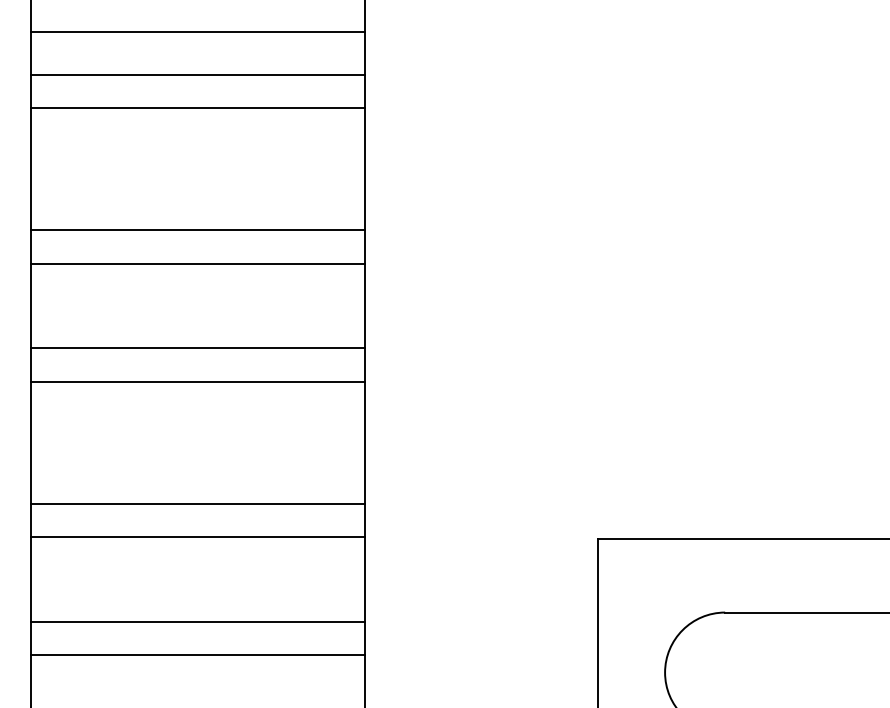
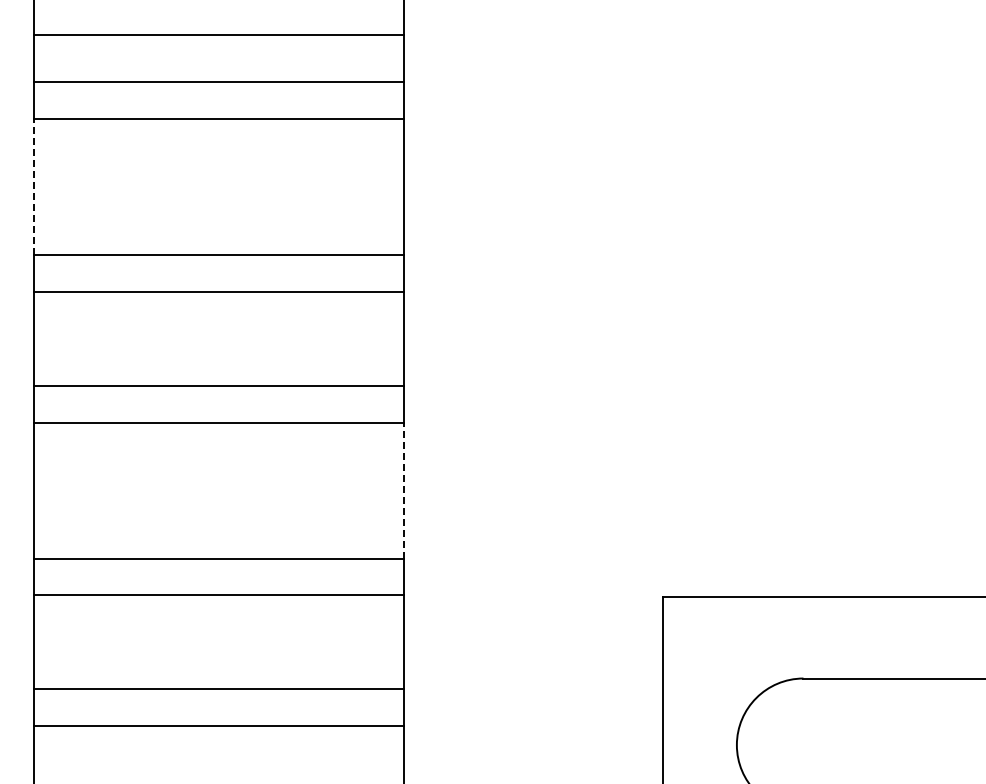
line: (31, 168) -> (34, 186), solid -> dashed
line: (364, 442) -> (403, 490), solid -> dashed

